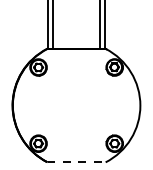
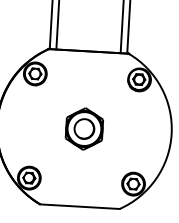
part: (76, 105) -> (84, 128), added
line: (76, 162) -> (79, 206), dashed -> solid

